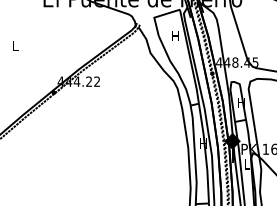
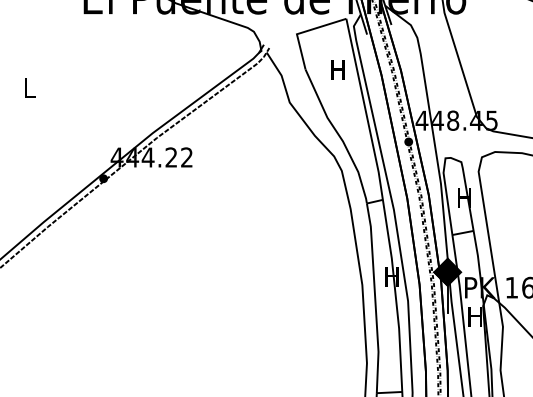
text: (246, 164) -> (474, 316), L -> H

